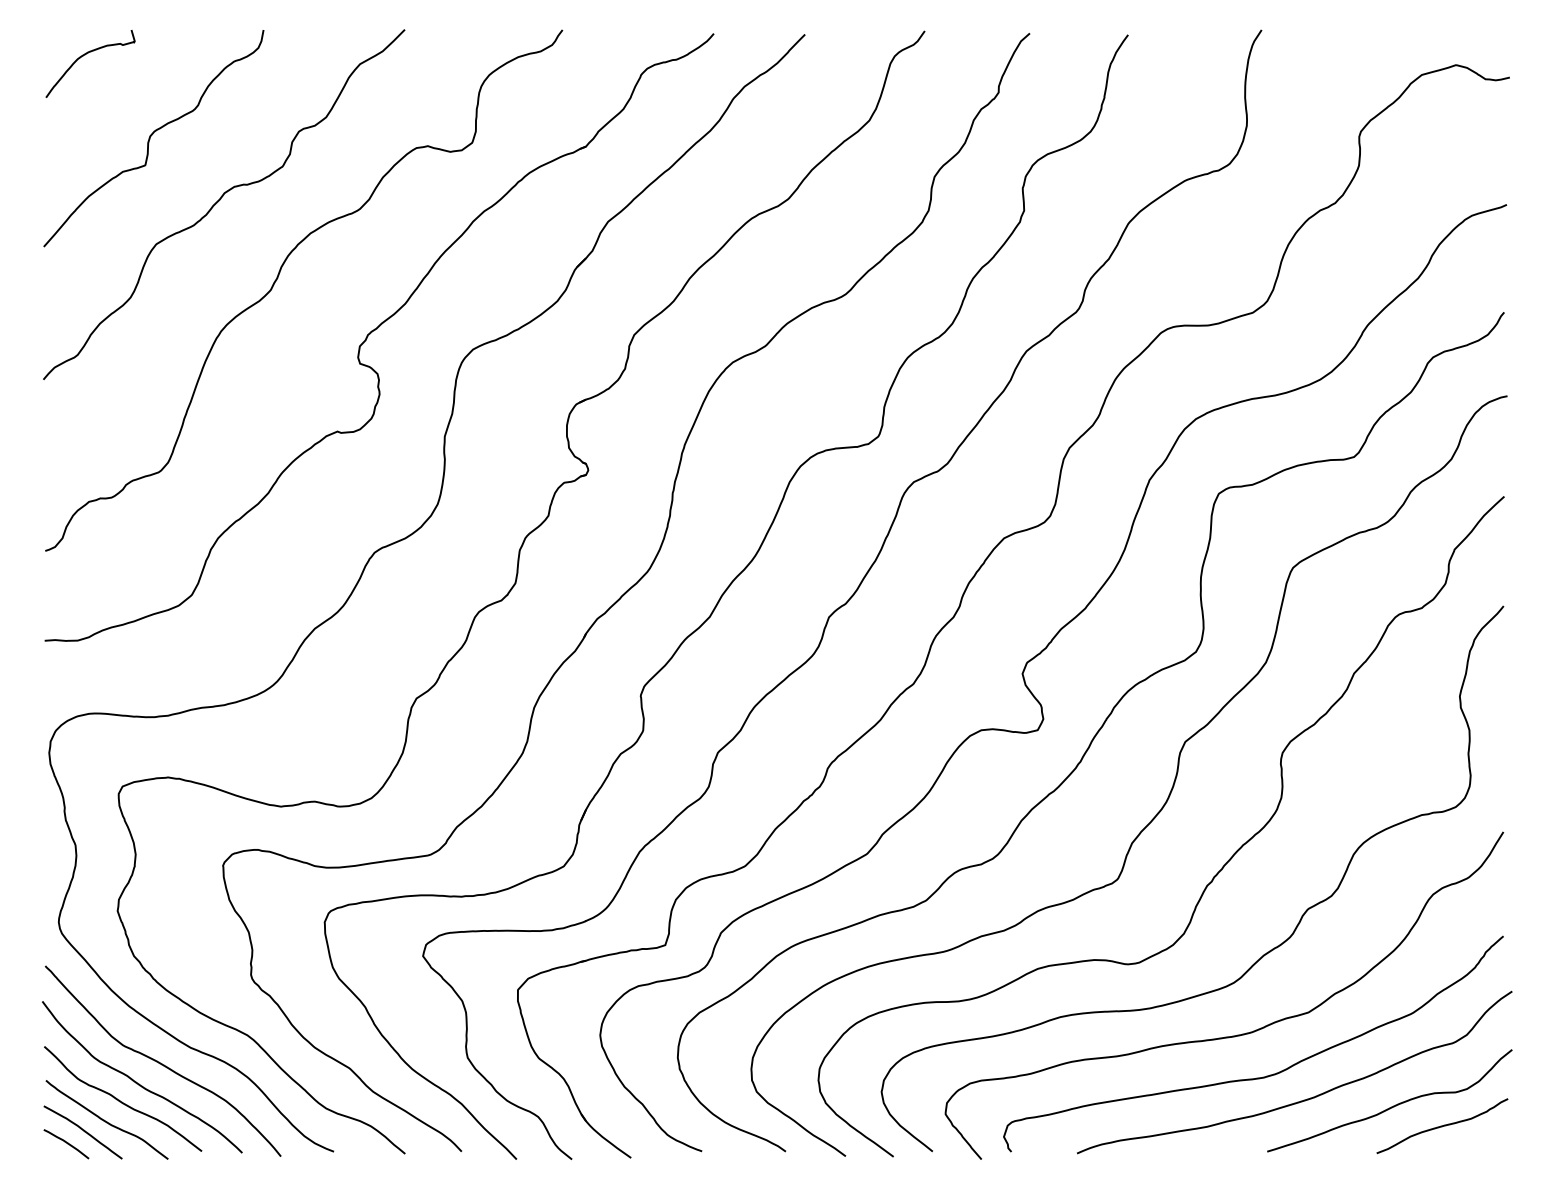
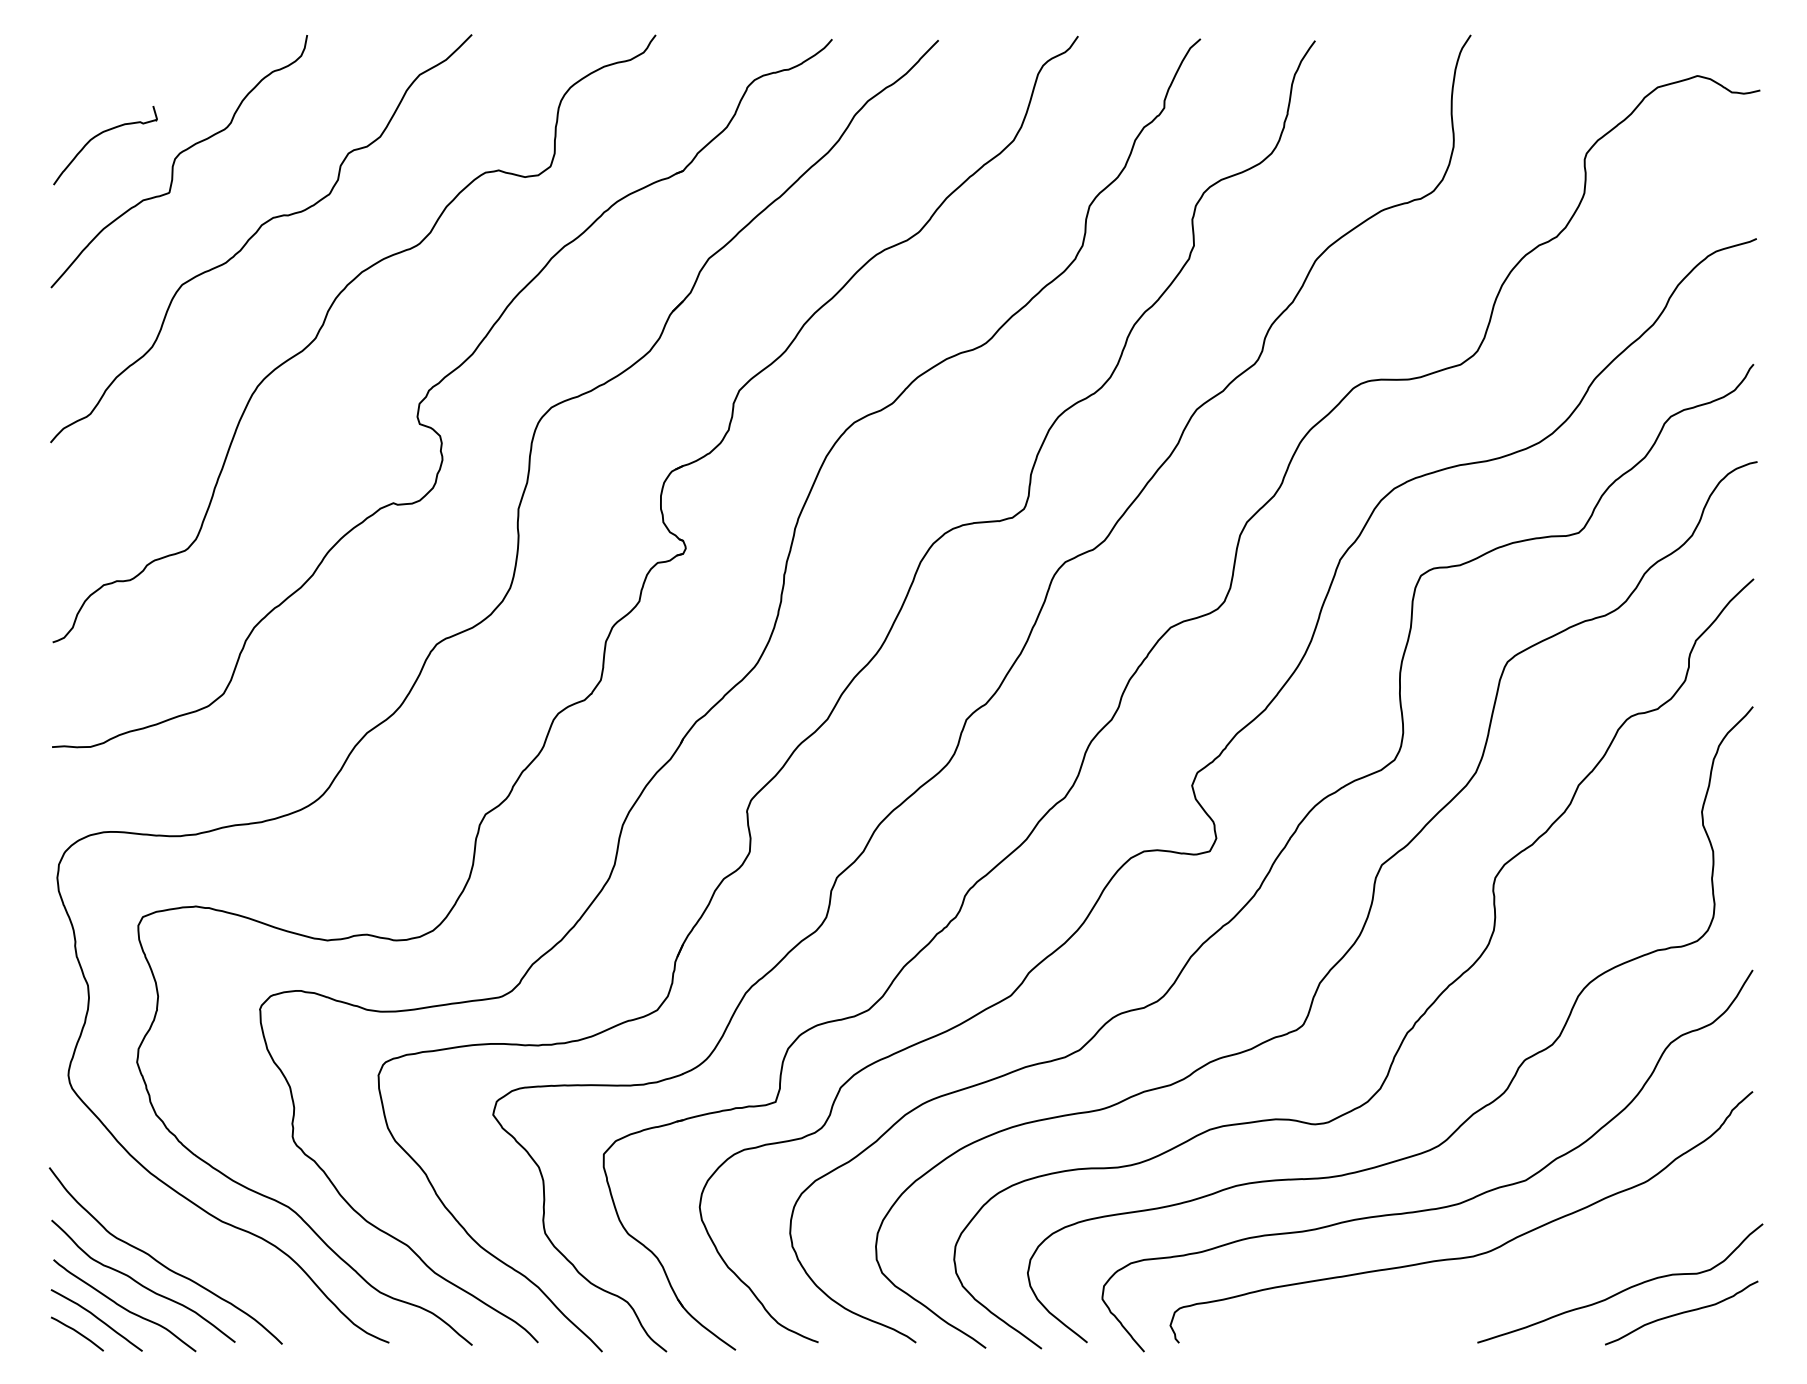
curve: (85, 55) -> (99, 135), moved
curve: (161, 1063) -> (188, 1239), removed
curve: (1303, 1099) -> (1519, 1282), removed

